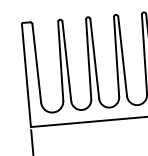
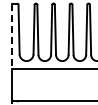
line: (25, 77) -> (11, 37), solid -> dashed

